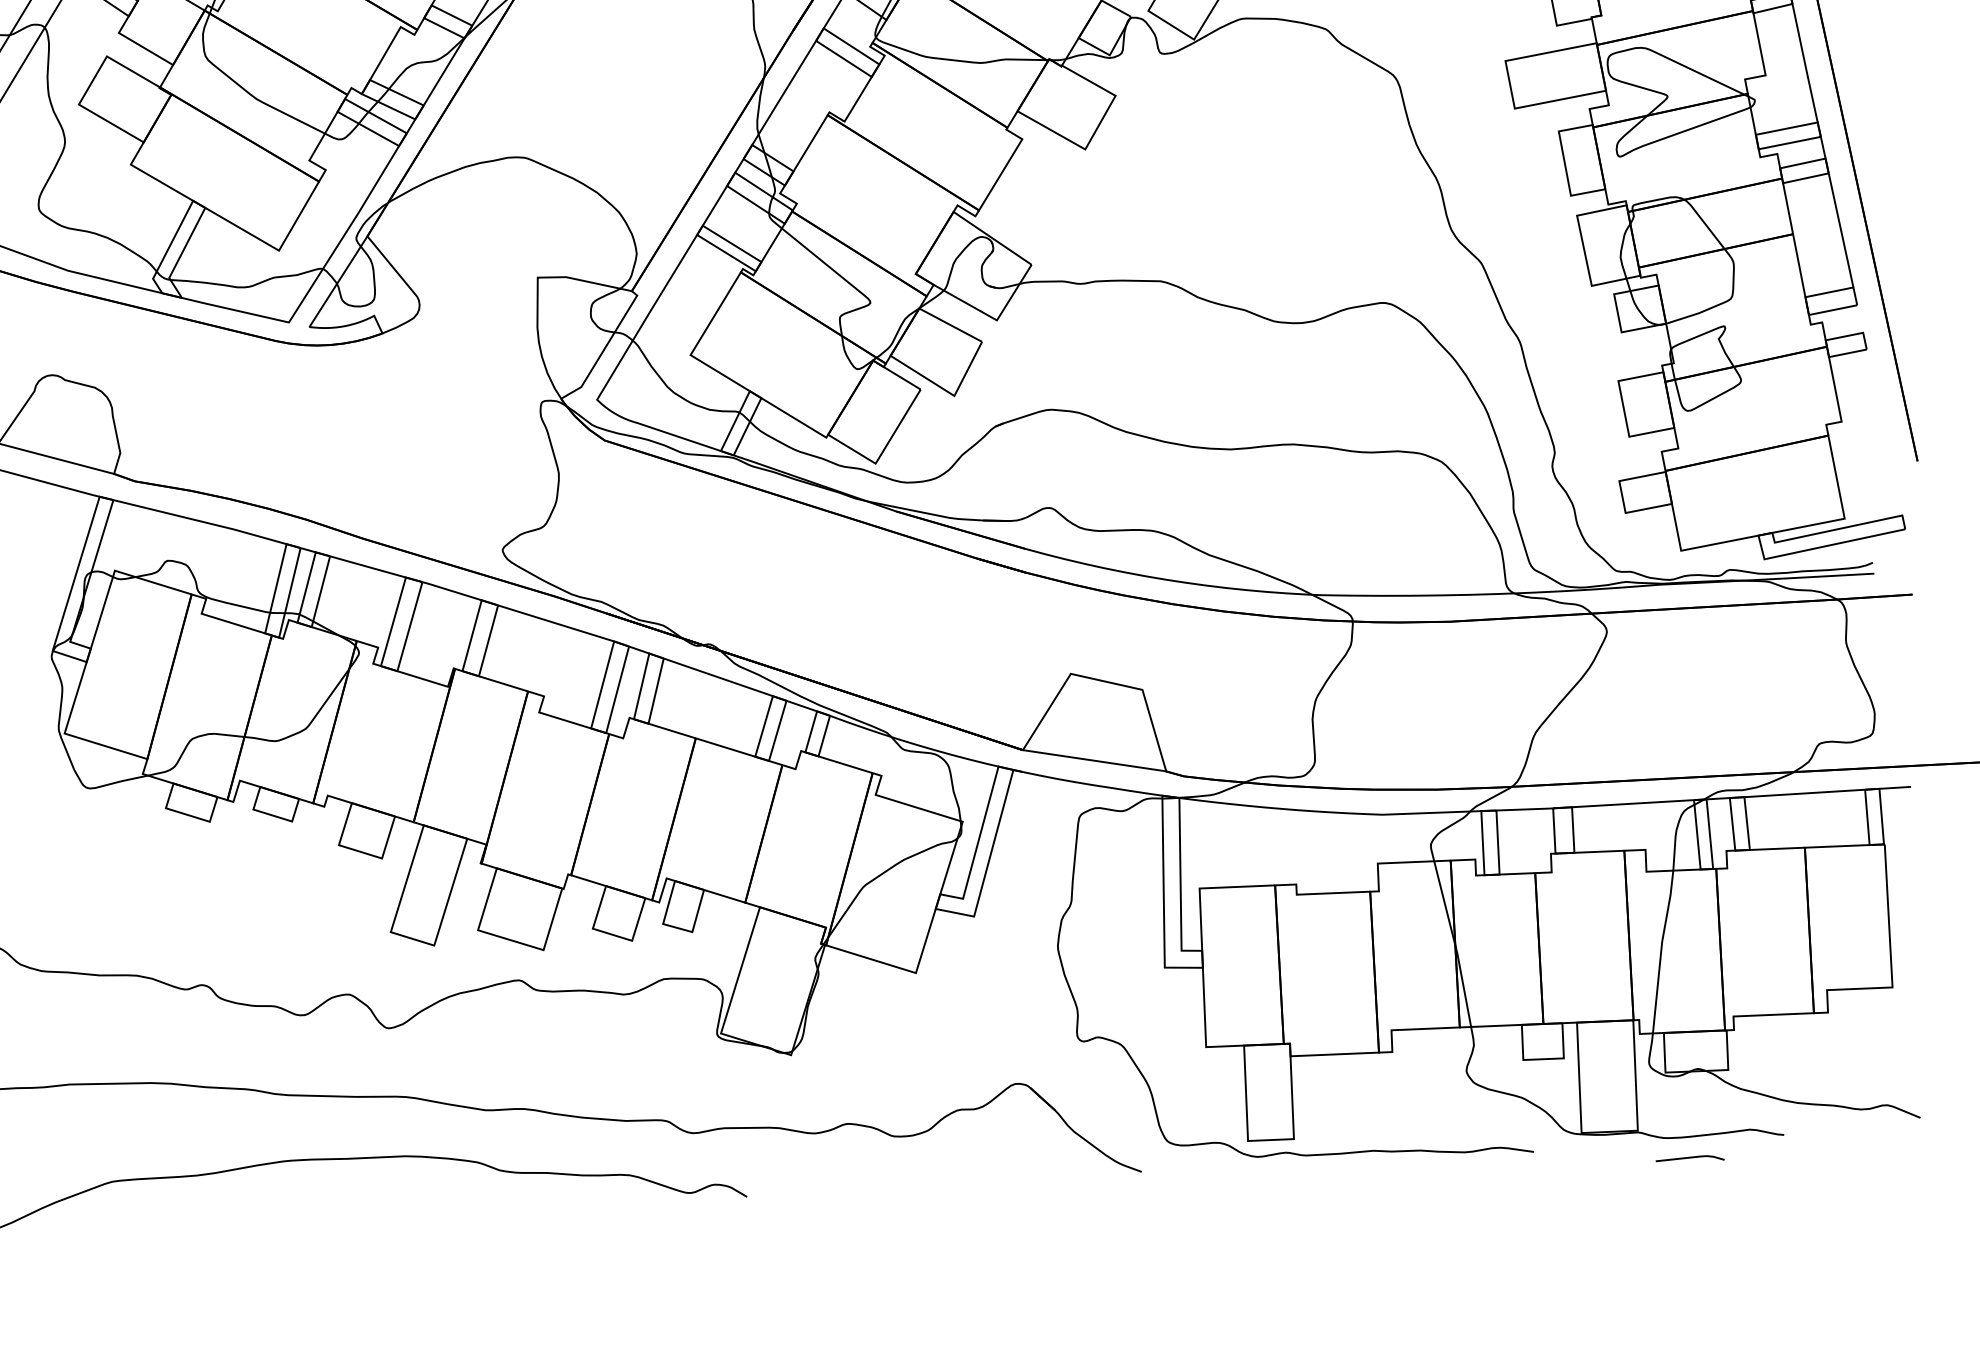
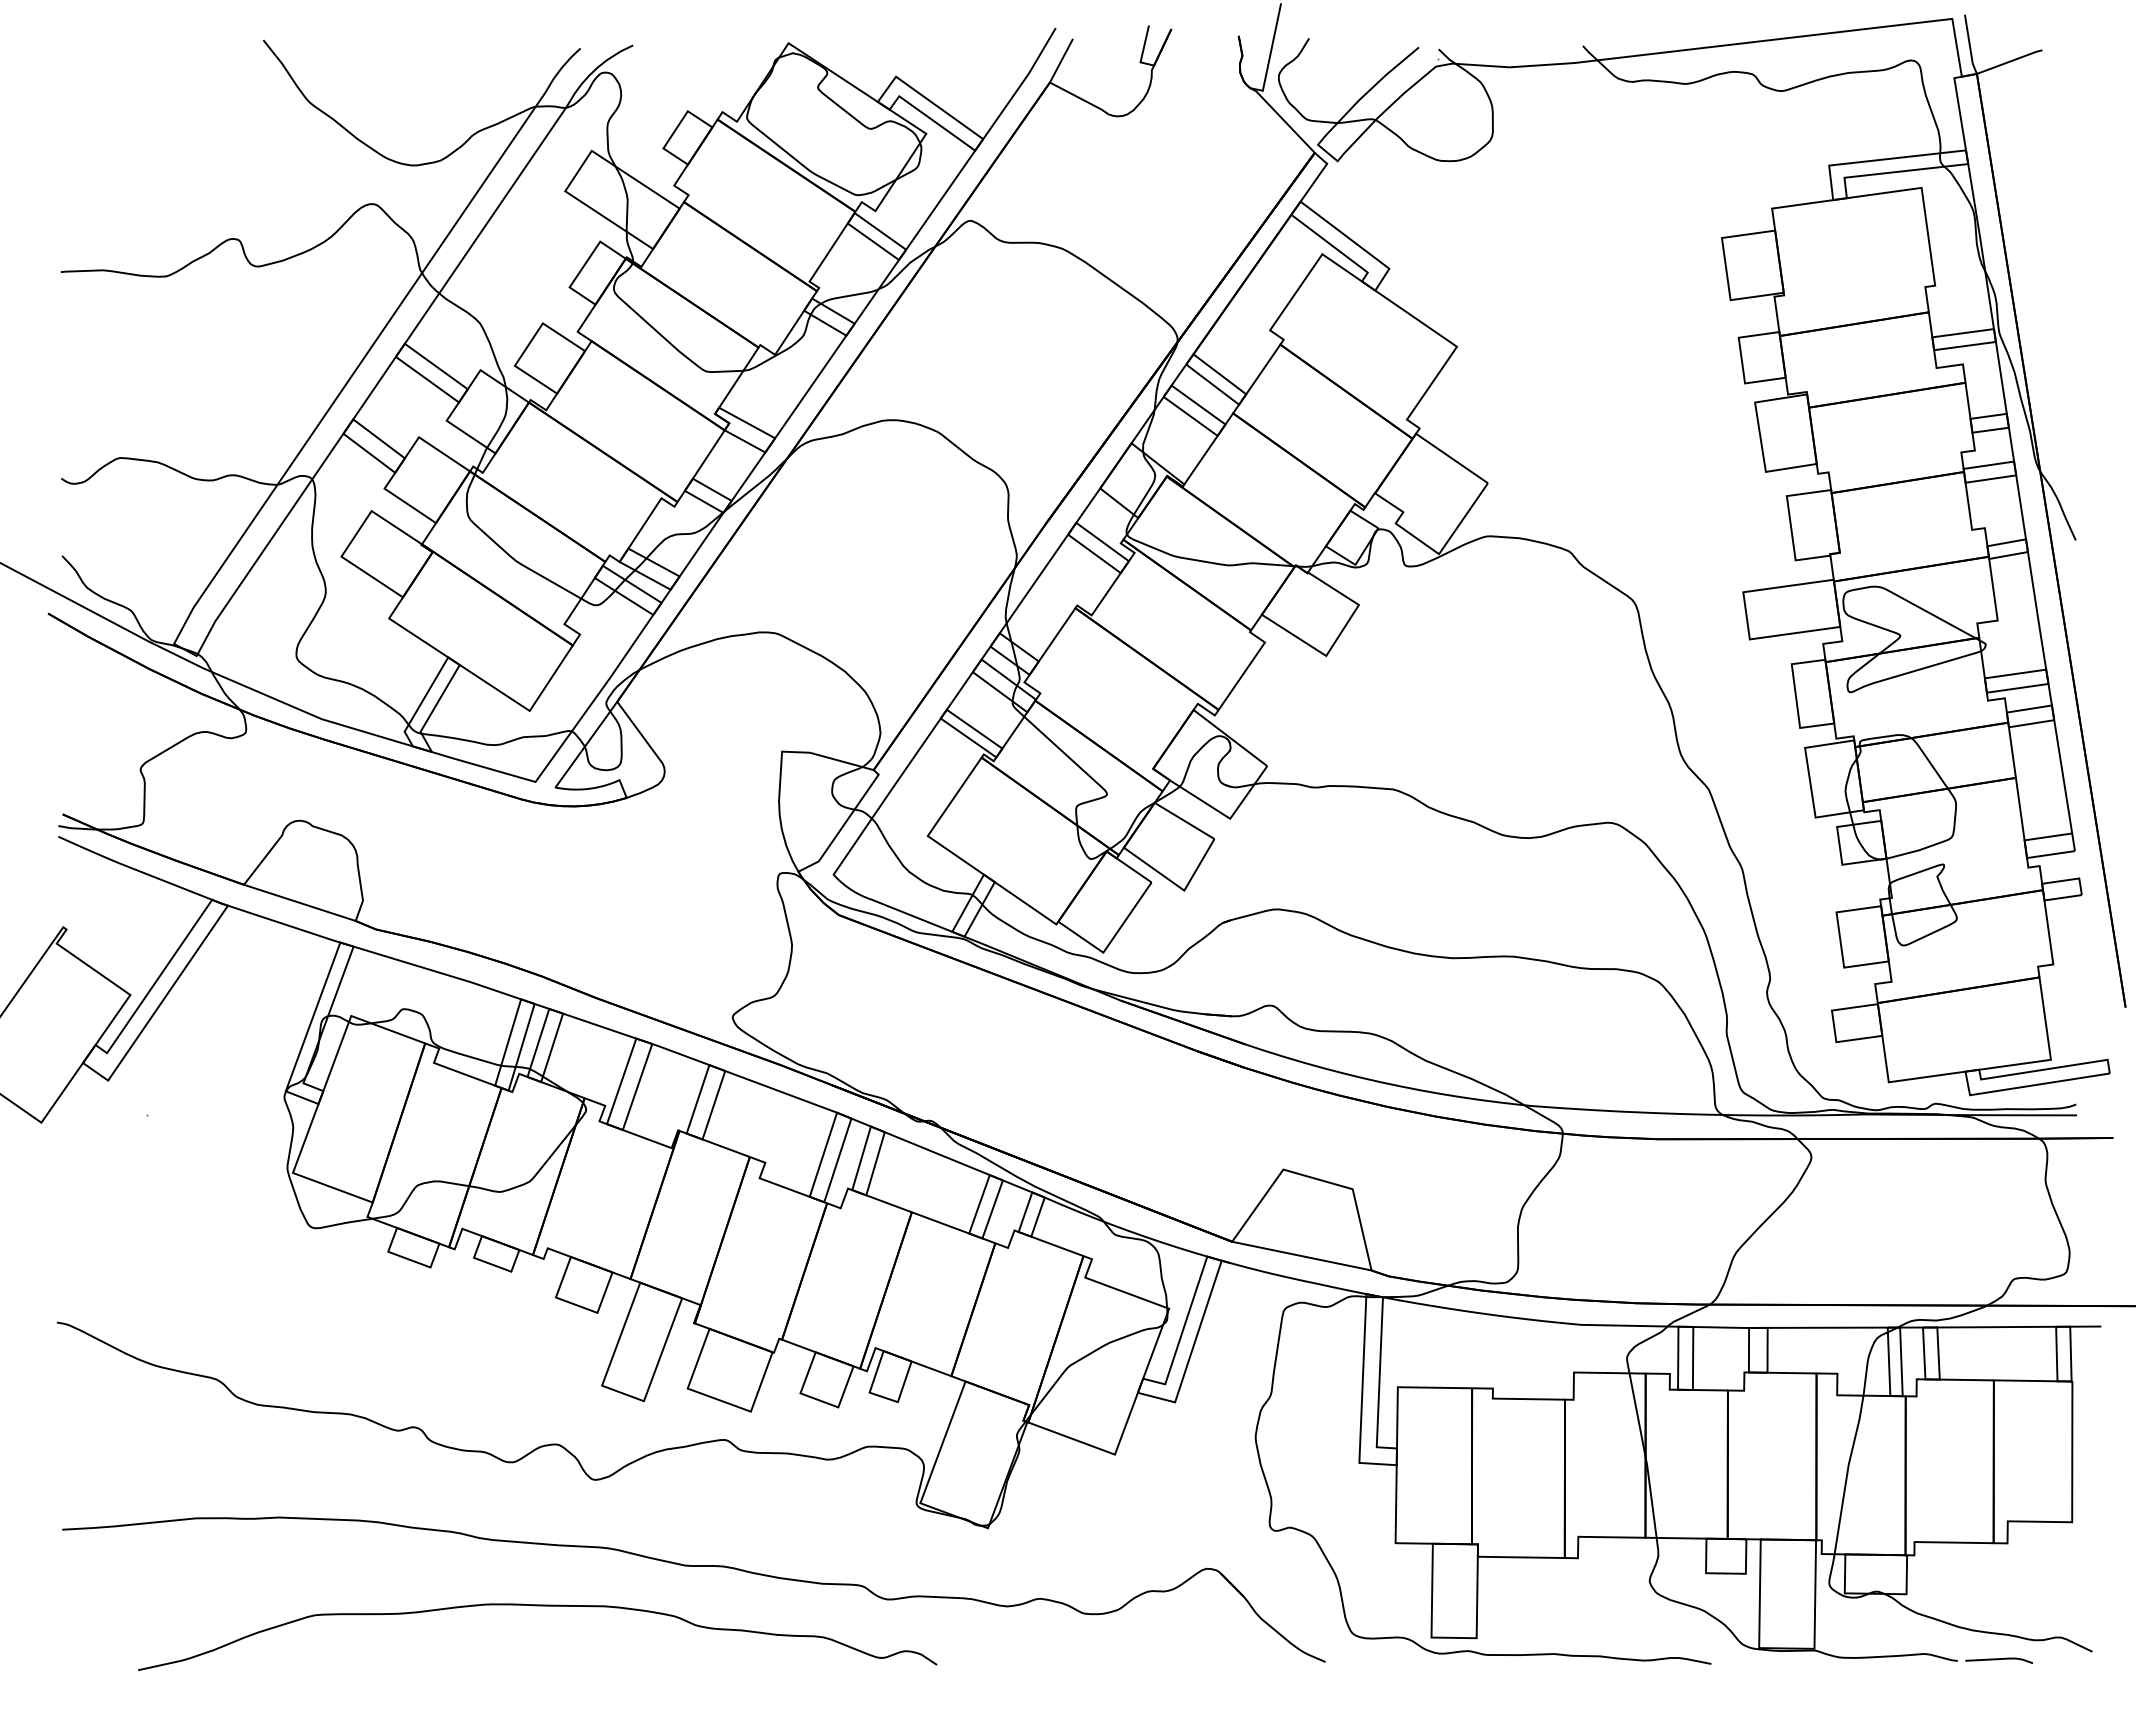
line: (1690, 1158) -> (1999, 1659), moved

